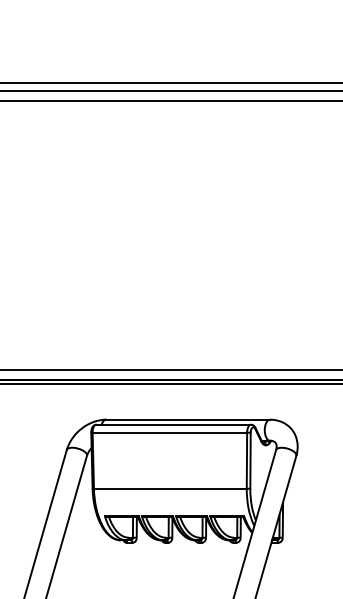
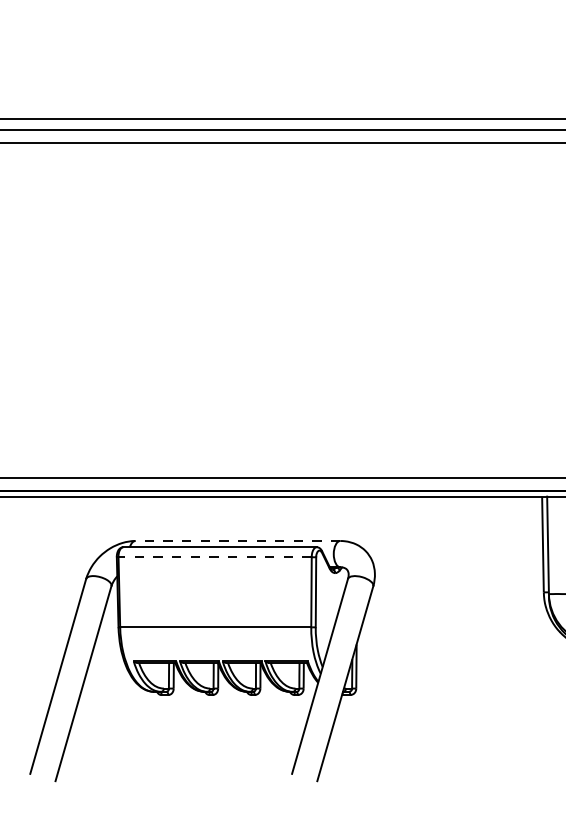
line: (187, 419) -> (237, 540), solid -> dashed
line: (170, 432) -> (215, 557), solid -> dashed

